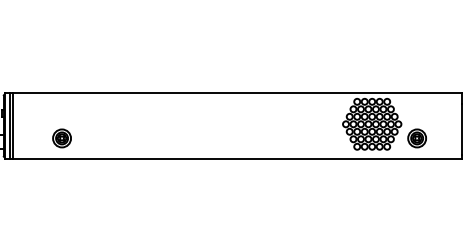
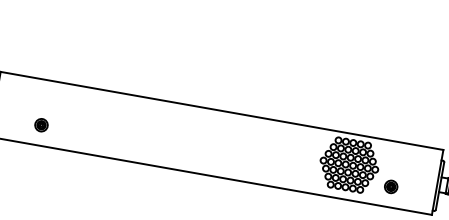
part: (61, 138) -> (40, 125), size x0.7
part: (416, 138) -> (390, 186), size x0.7

